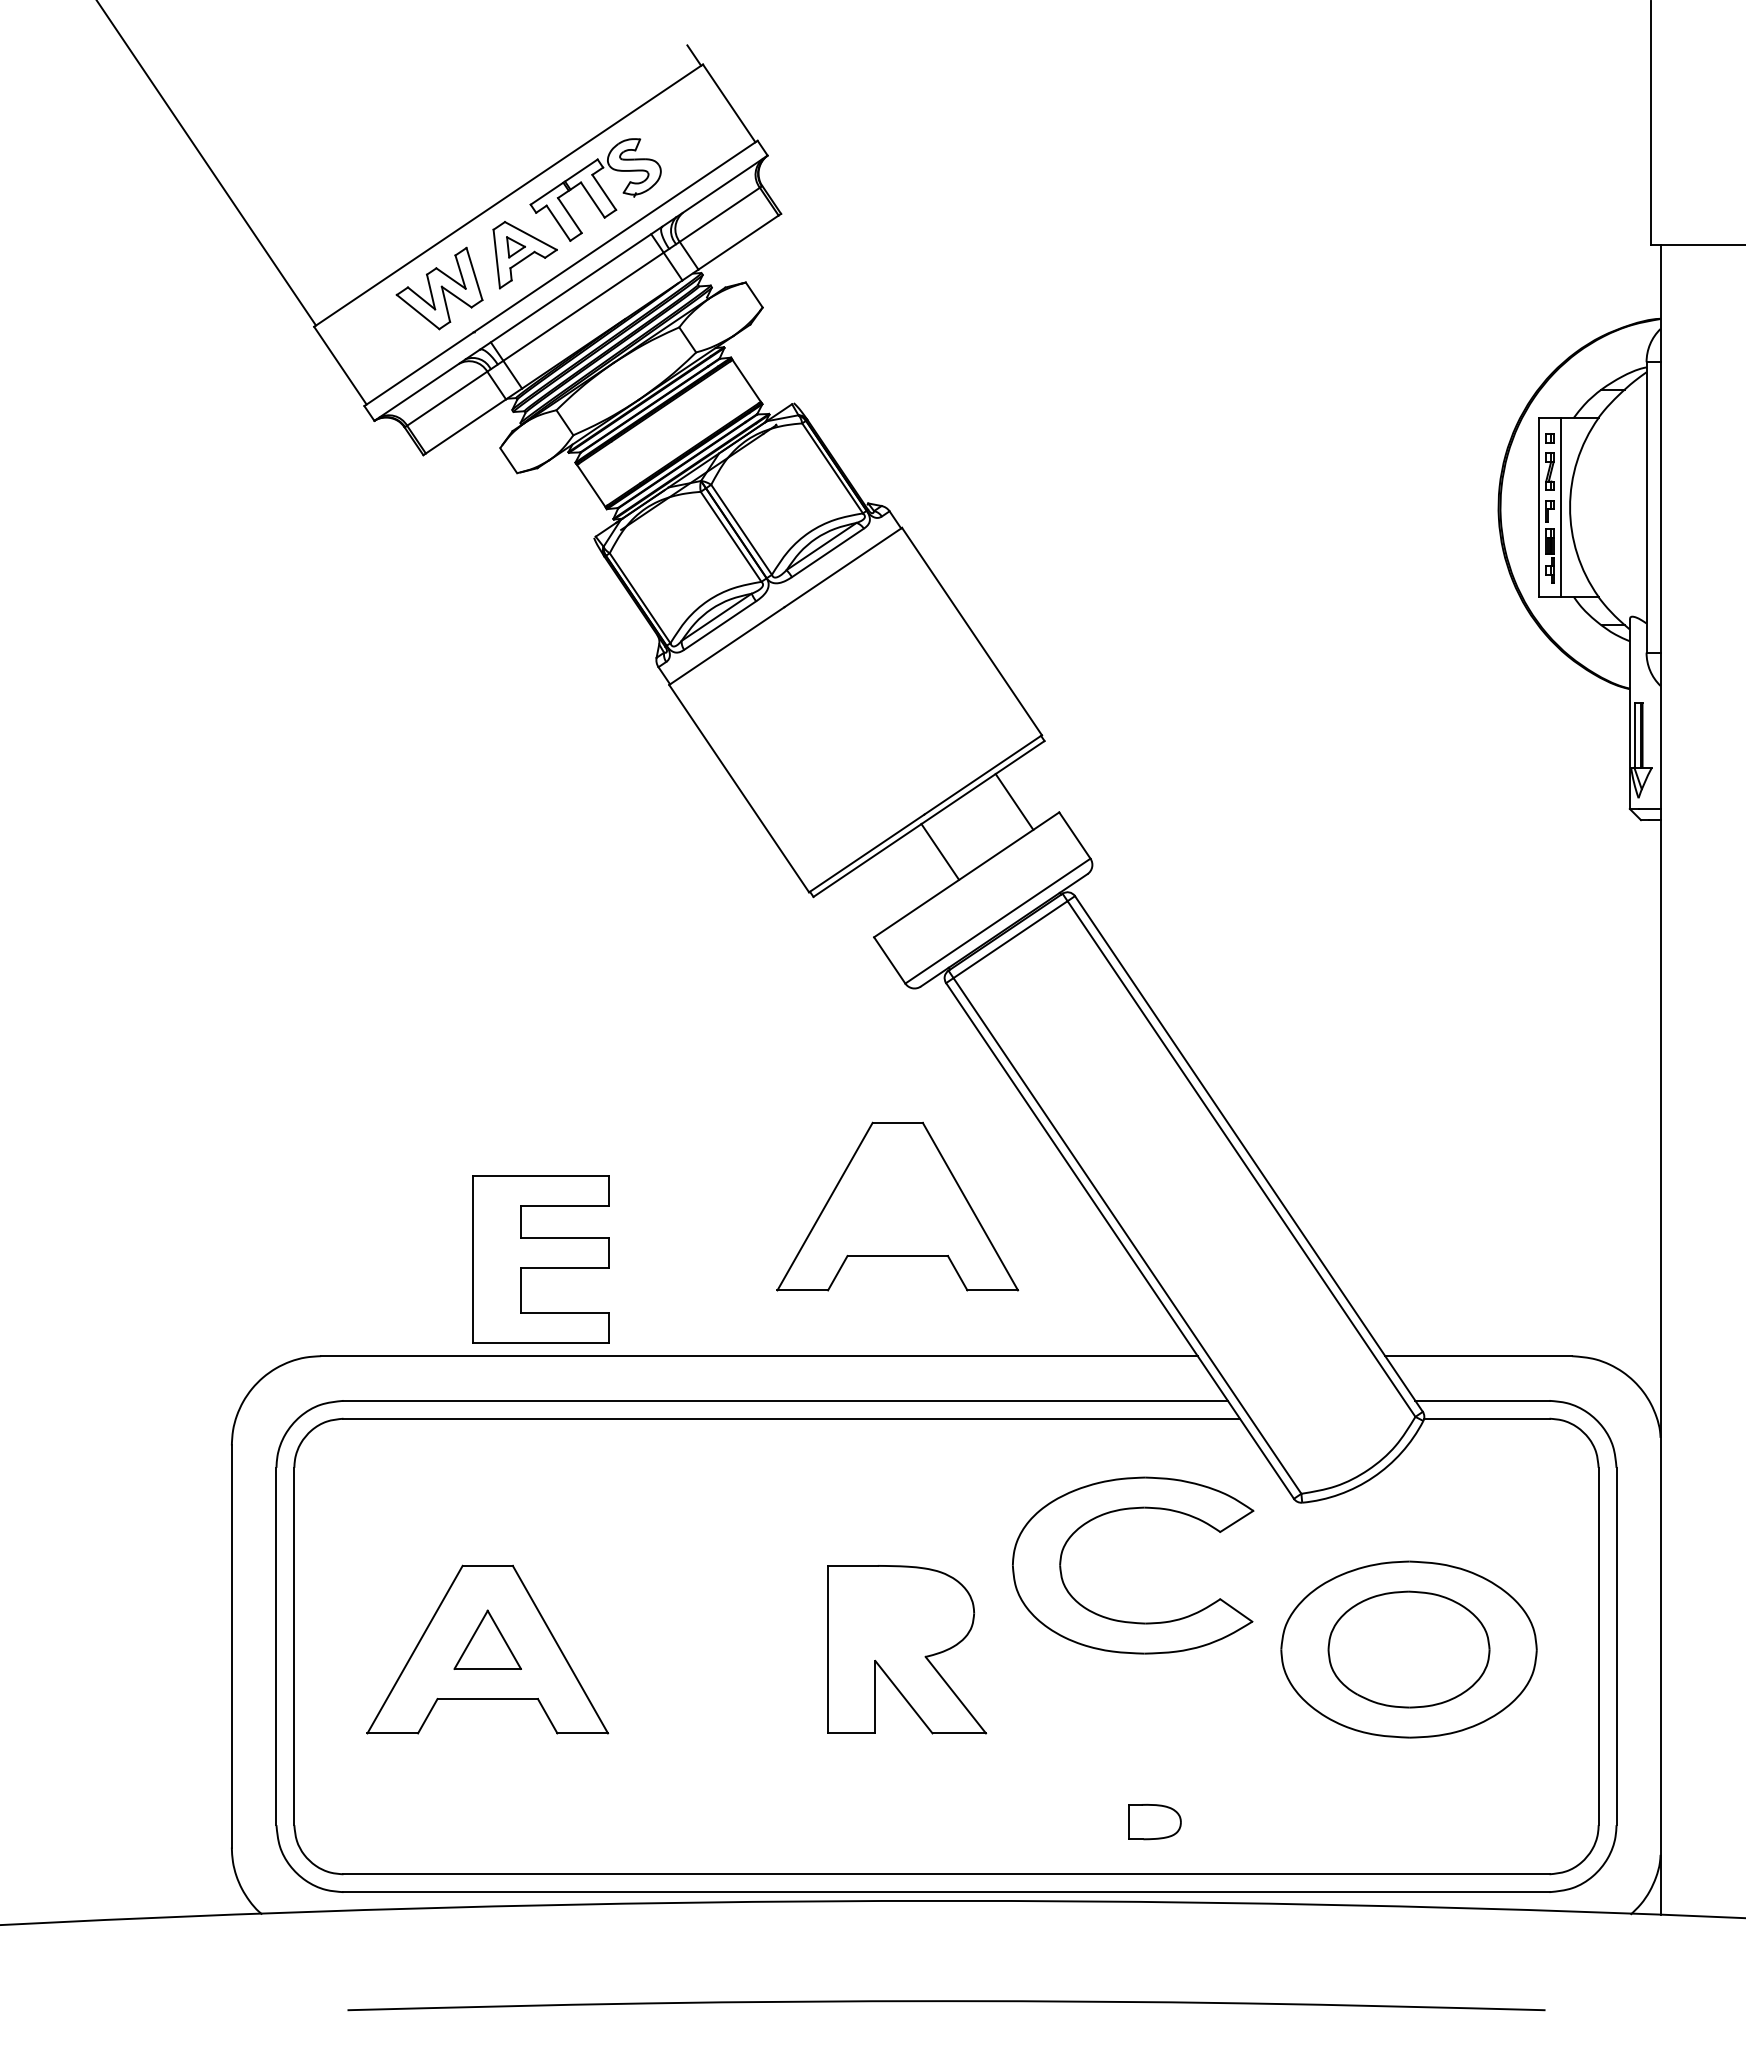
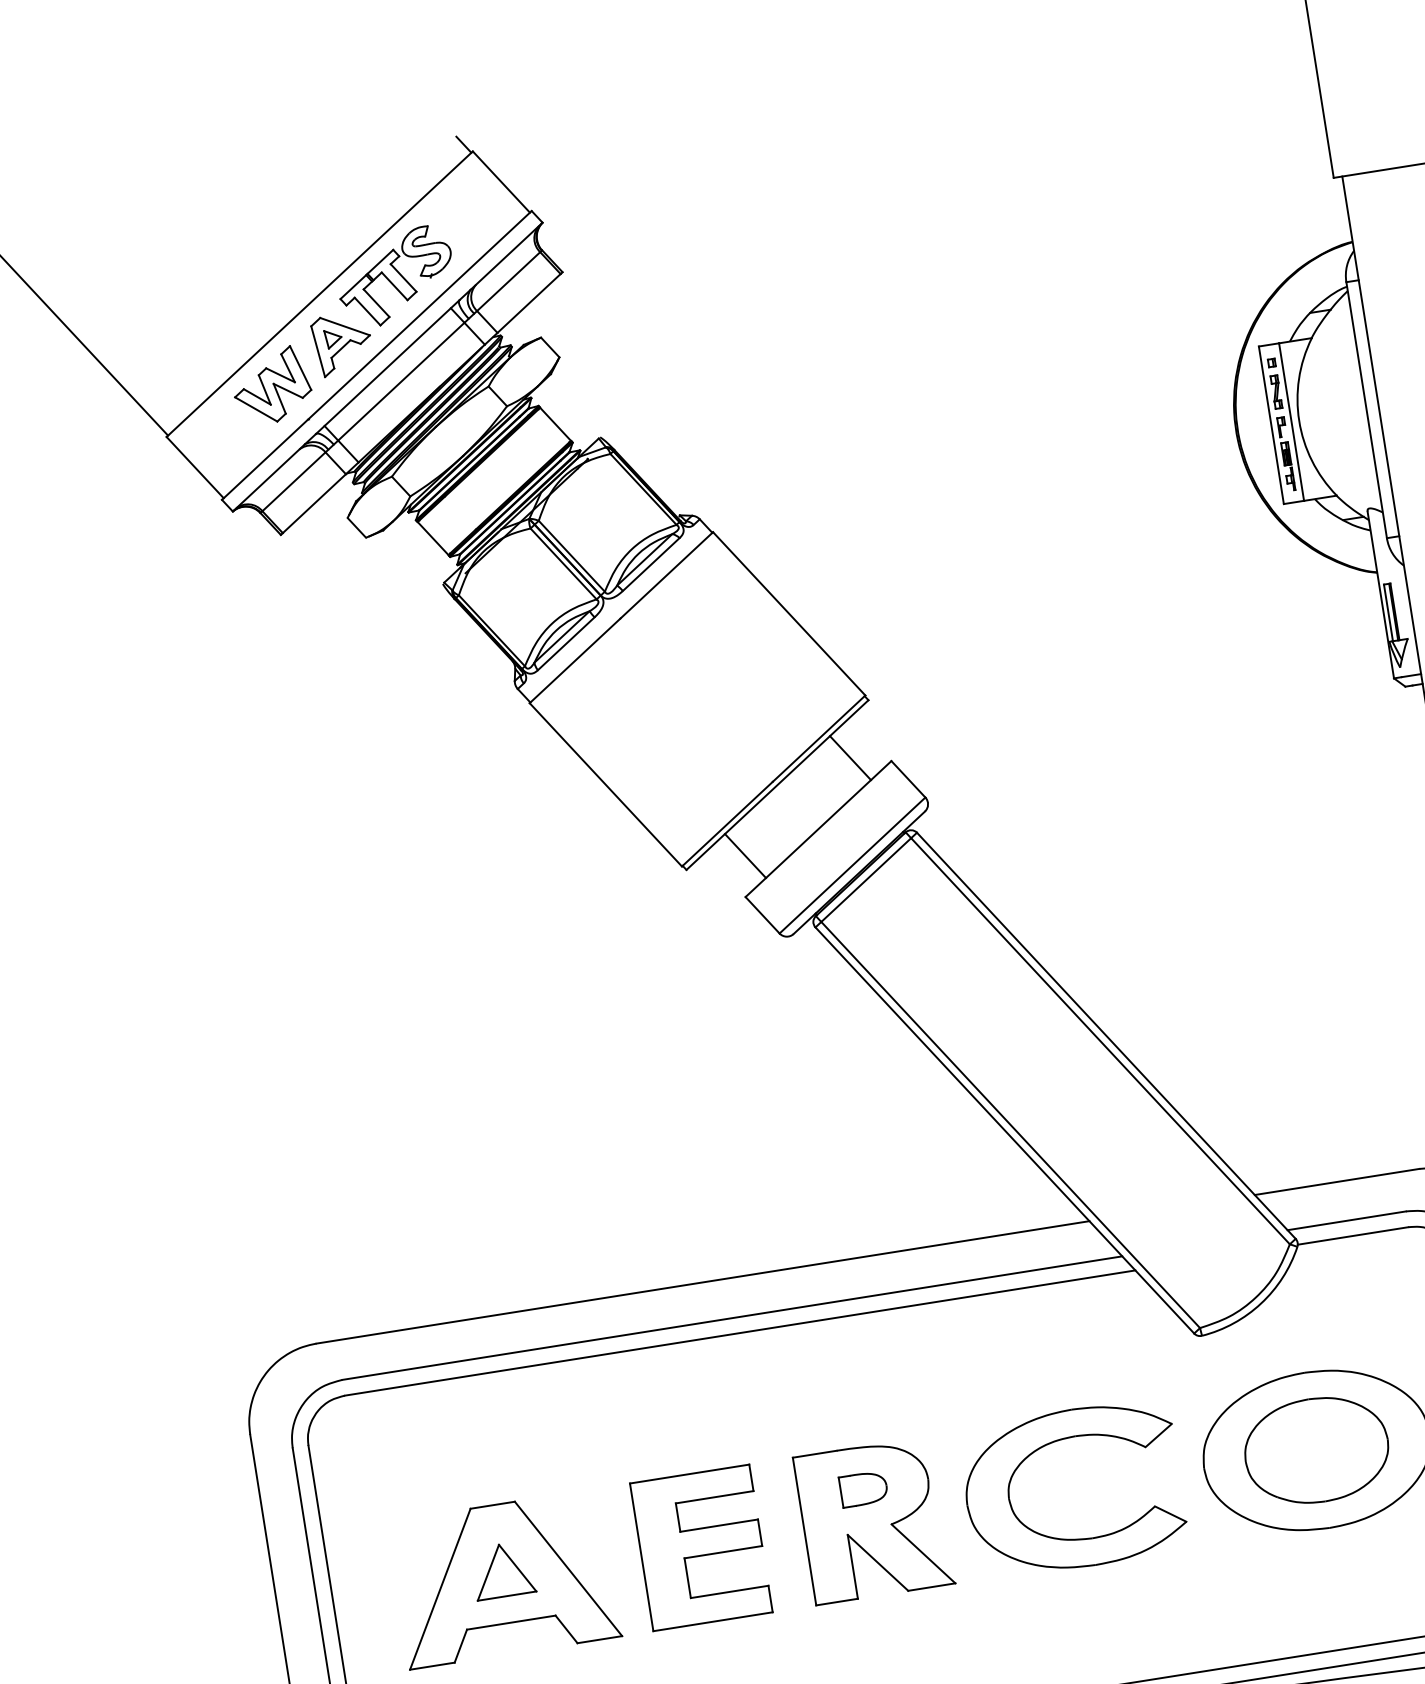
line: (940, 851) -> (745, 855), moved
part: (897, 1206) -> (803, 1131), removed
part: (540, 1259) -> (700, 1547), moved
part: (1124, 1510) -> (1058, 1441), moved
part: (1154, 1822) -> (863, 1489), moved

